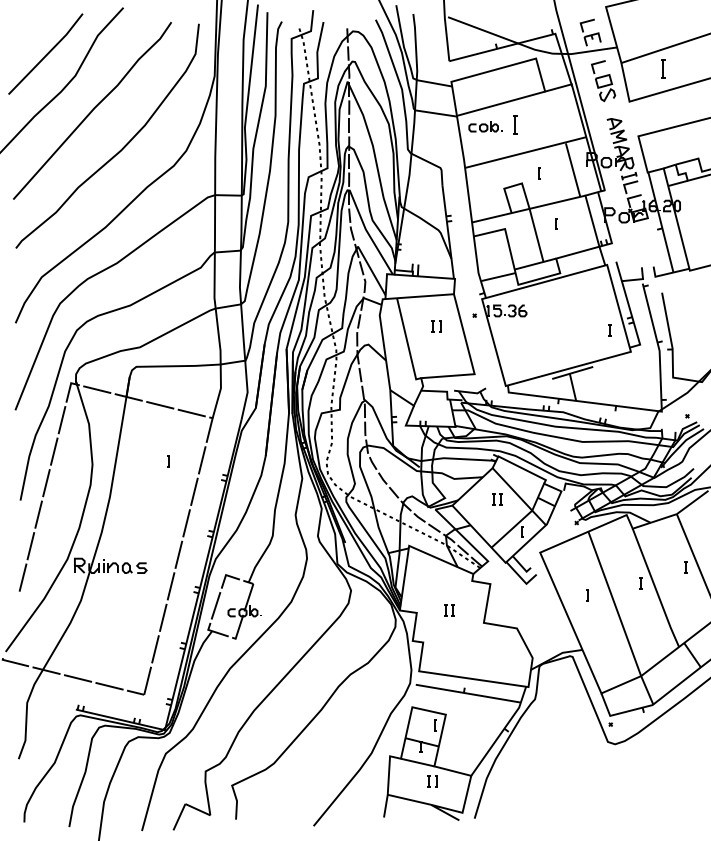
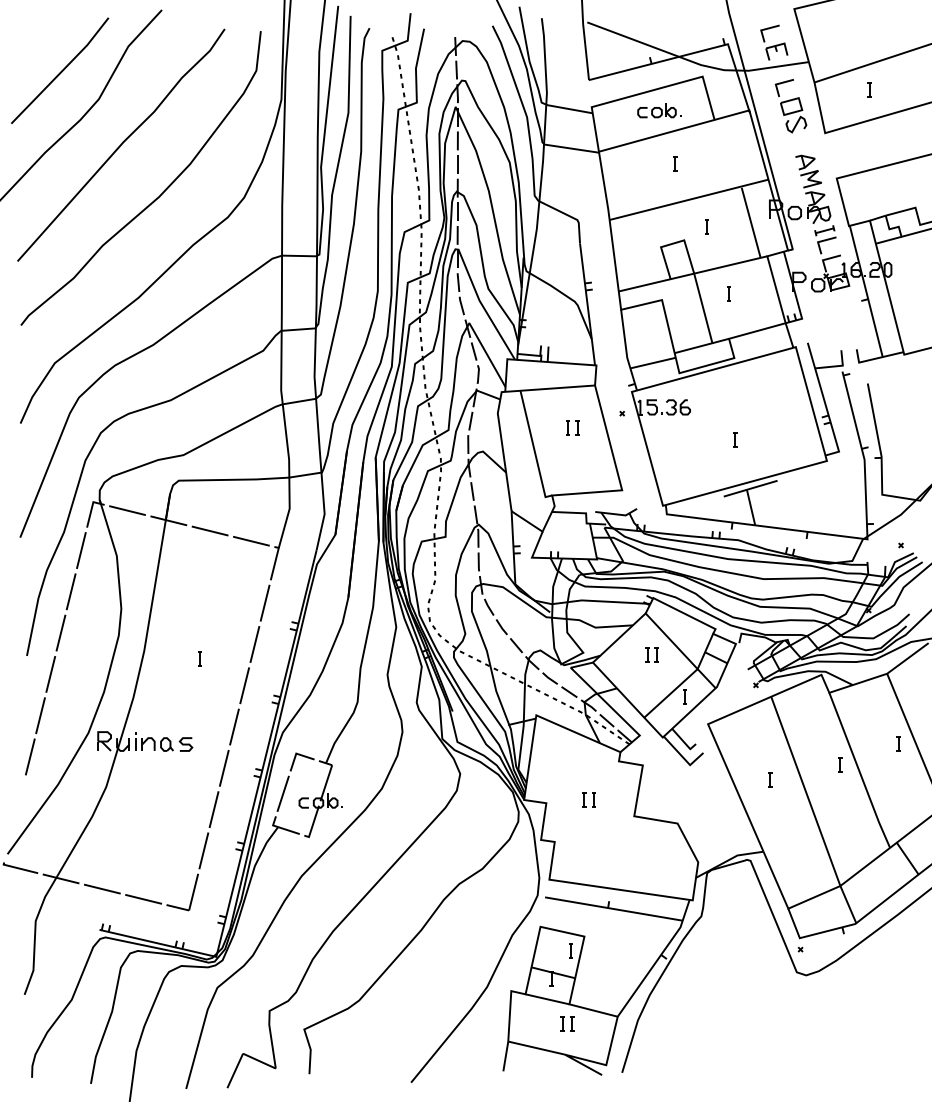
part: (663, 68) -> (869, 89), size x0.62
part: (515, 124) -> (675, 163), size x0.62
part: (485, 126) -> (659, 110), moved
part: (609, 330) -> (735, 439), moved
line: (168, 461) -> (199, 658), moved

